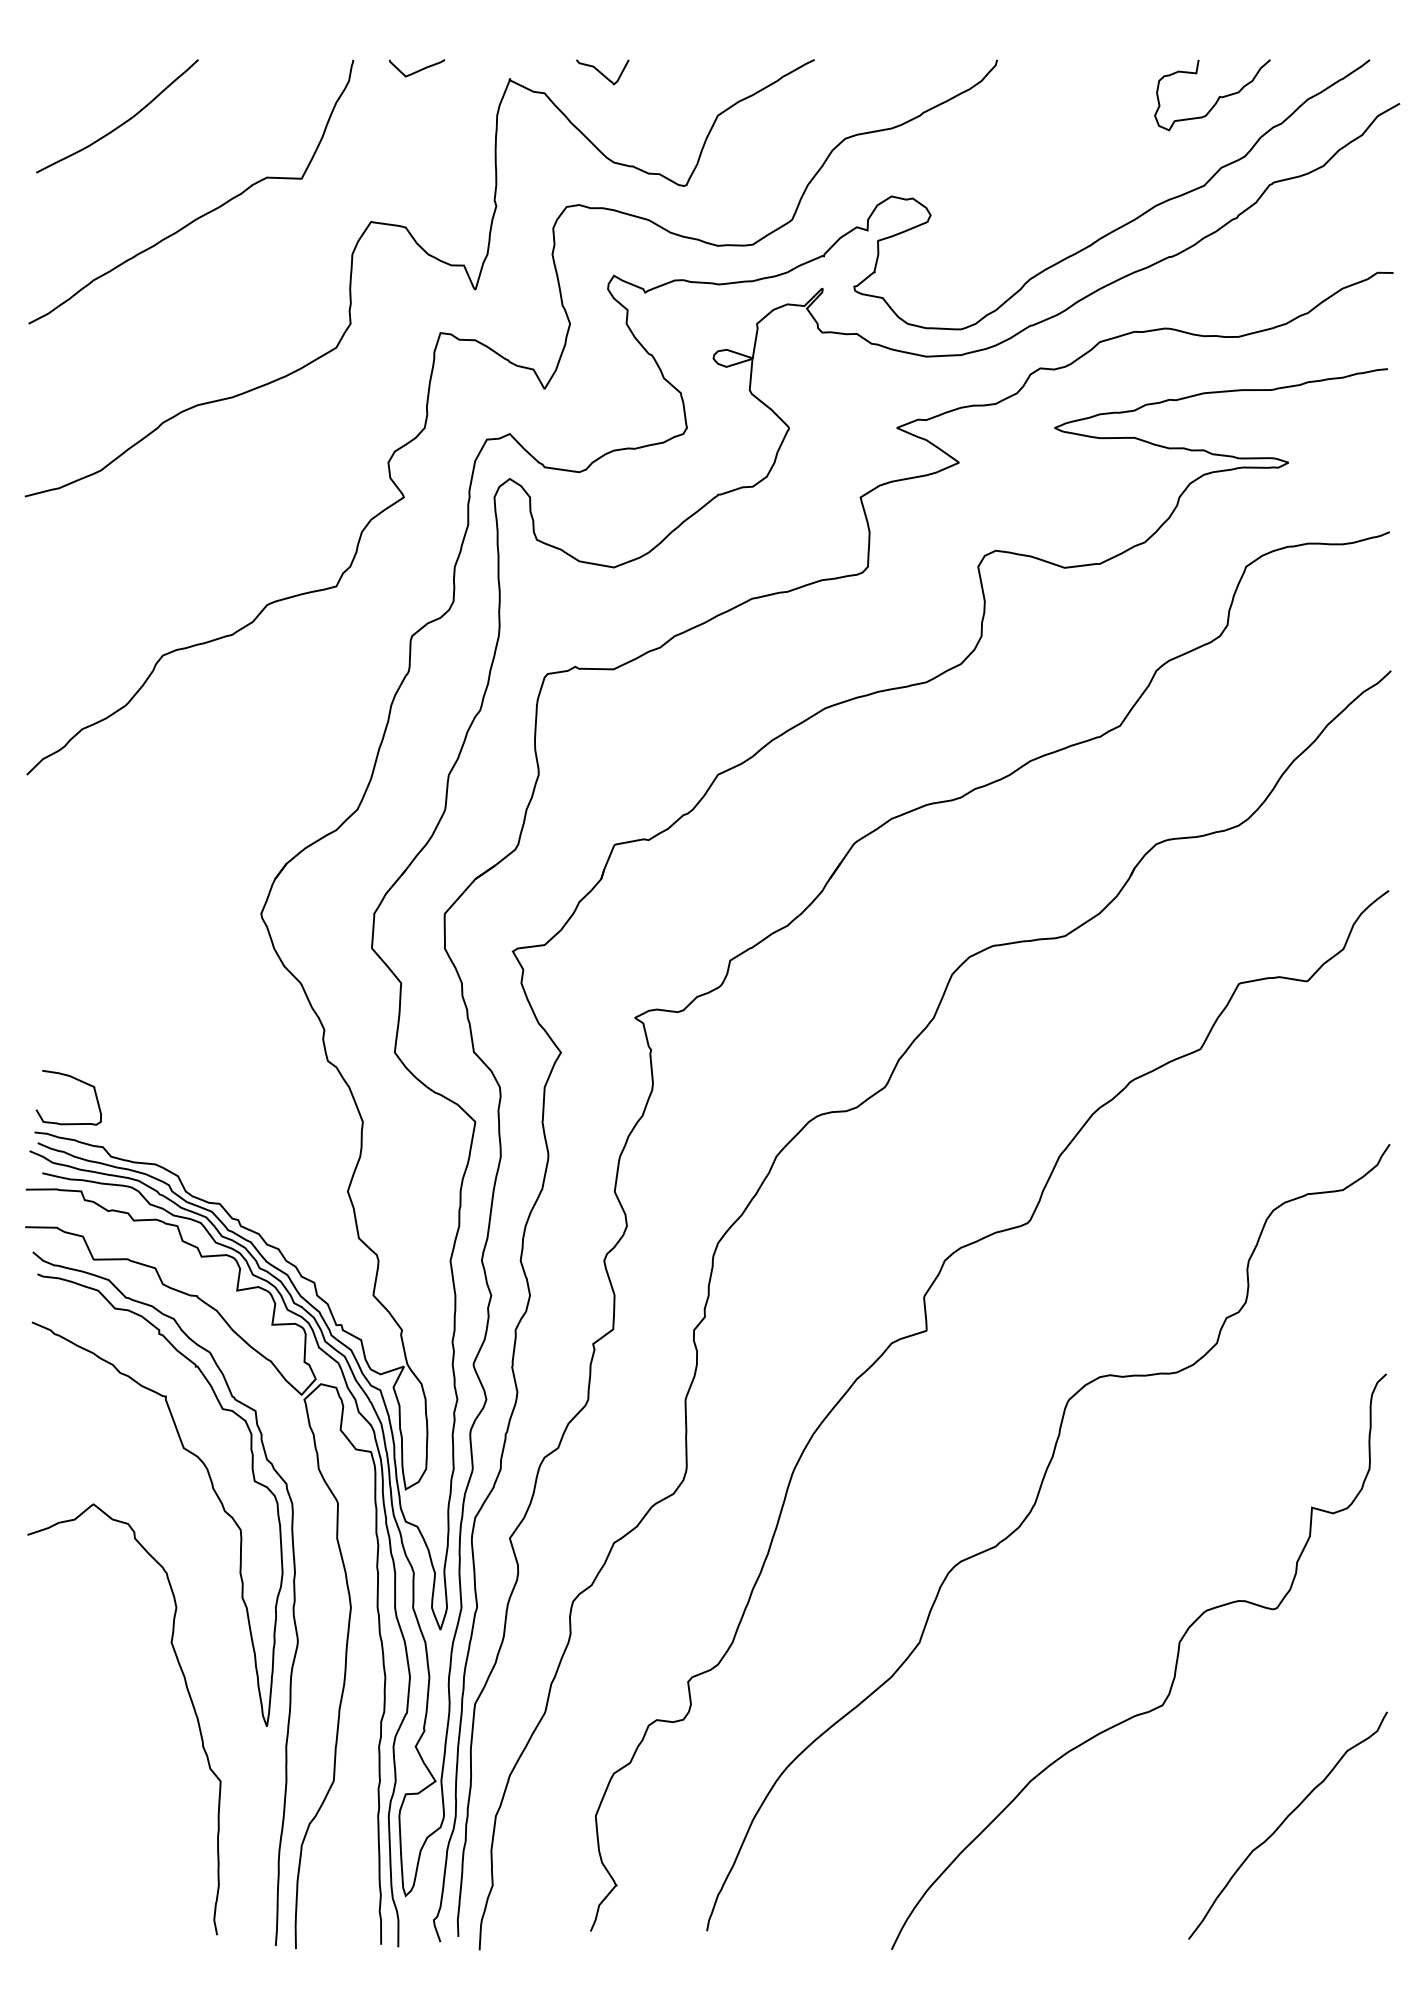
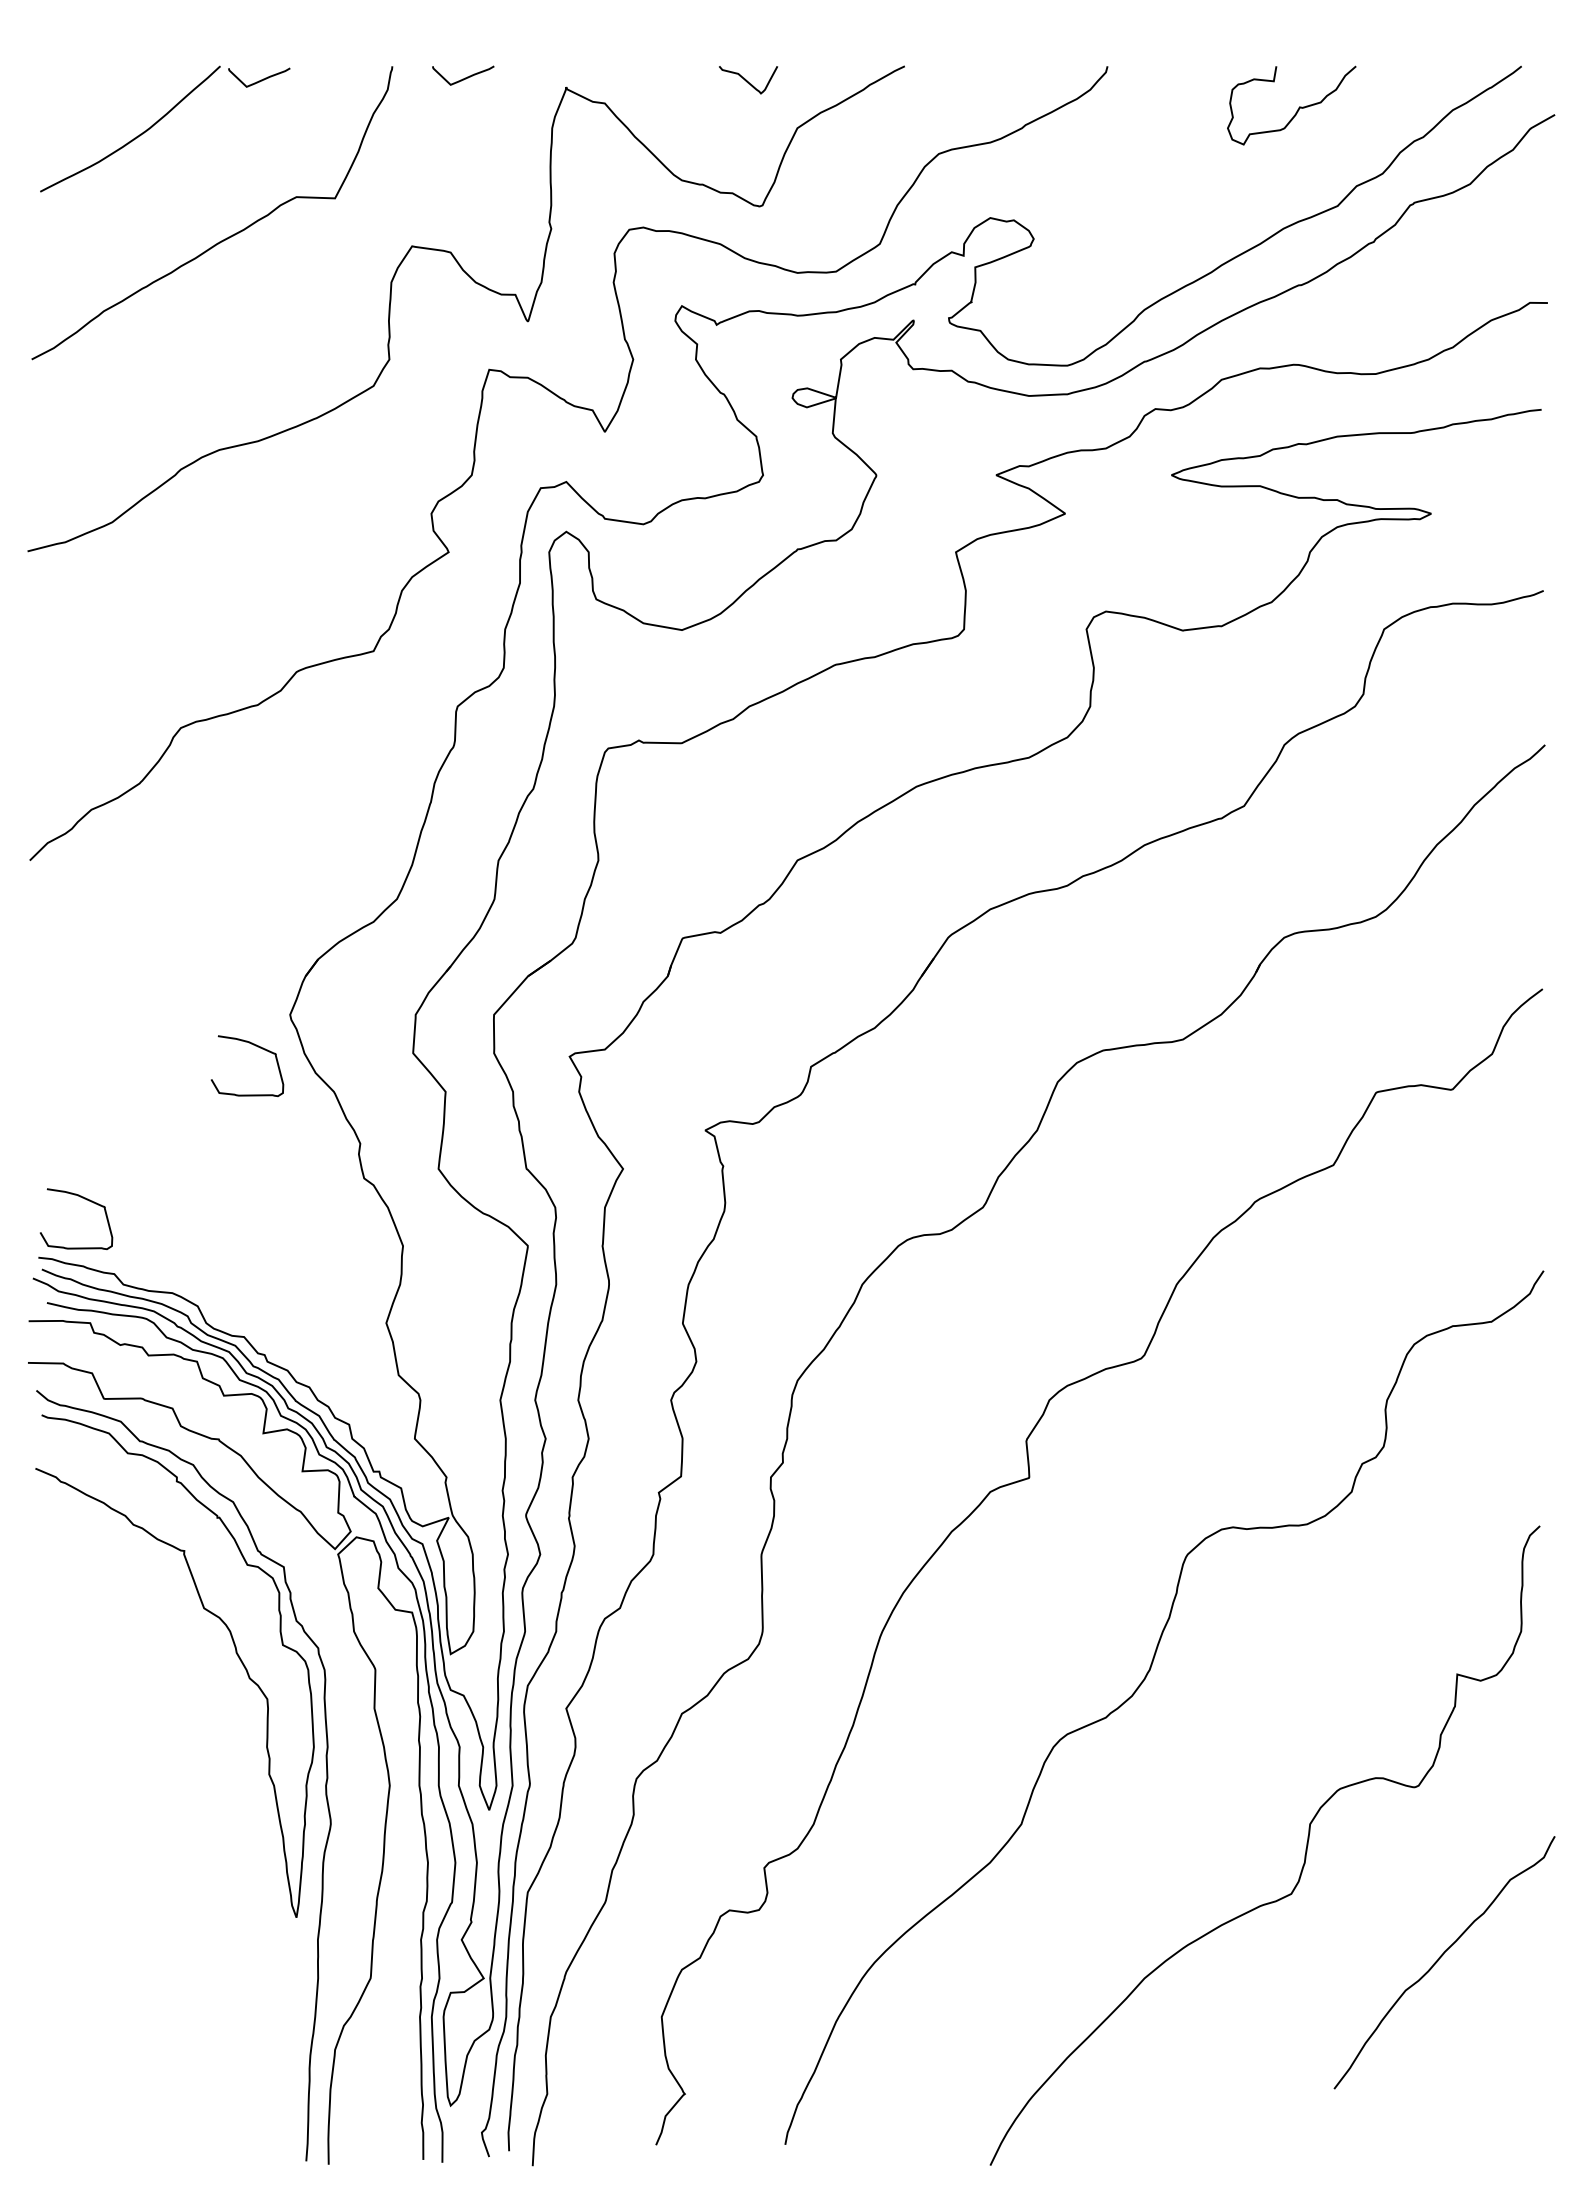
curve: (235, 71) -> (261, 79), added
curve: (601, 72) -> (747, 80), moved
curve: (1217, 98) -> (1297, 109), moved
curve: (231, 943) -> (257, 1047), added
curve: (189, 1697) -> (210, 1885), removed
curve: (1284, 1821) -> (1440, 1958), moved

